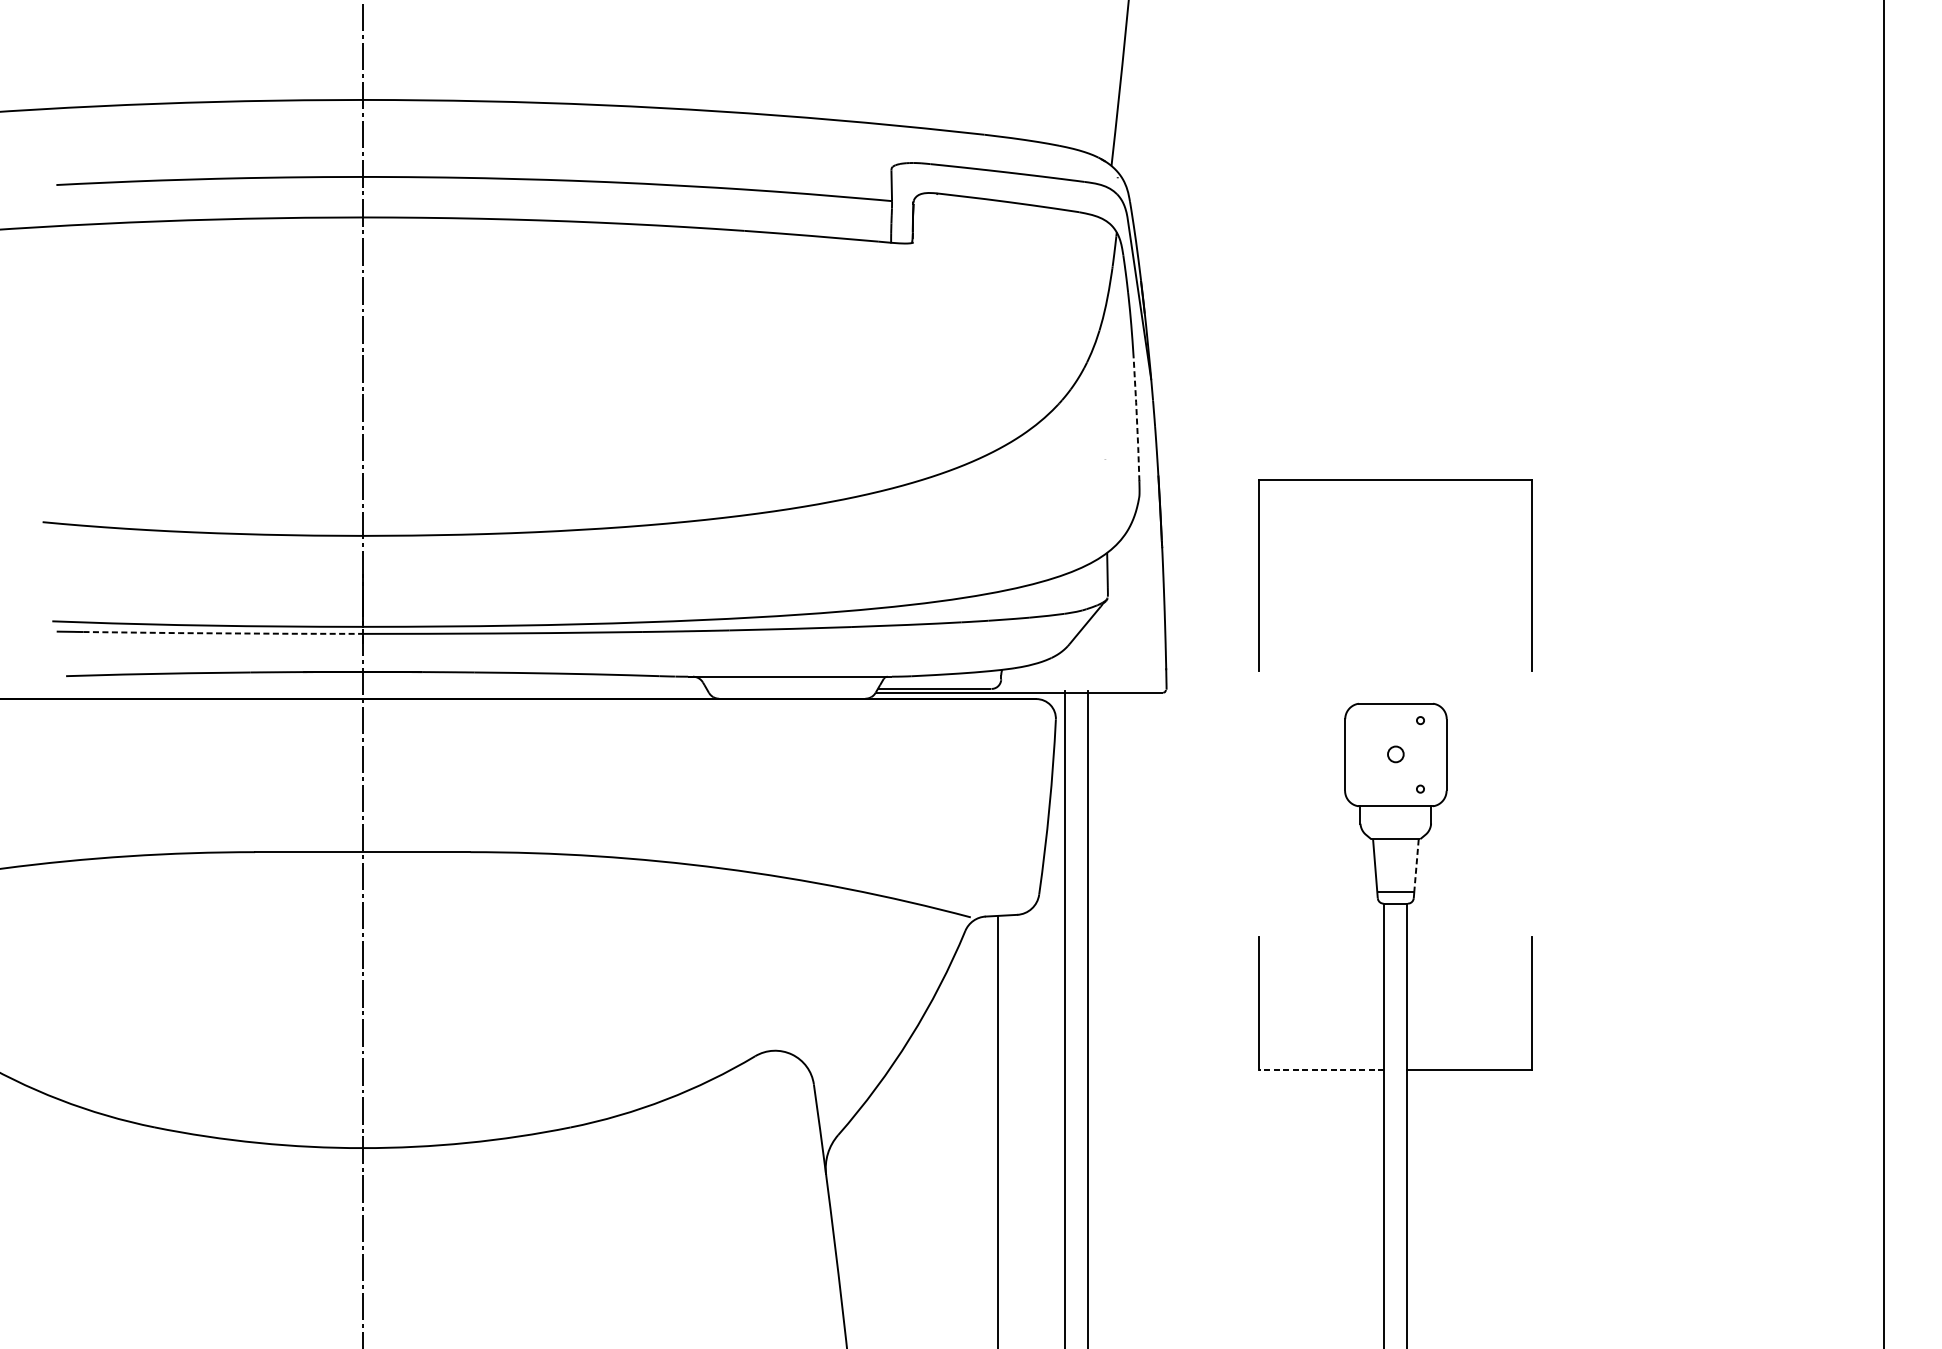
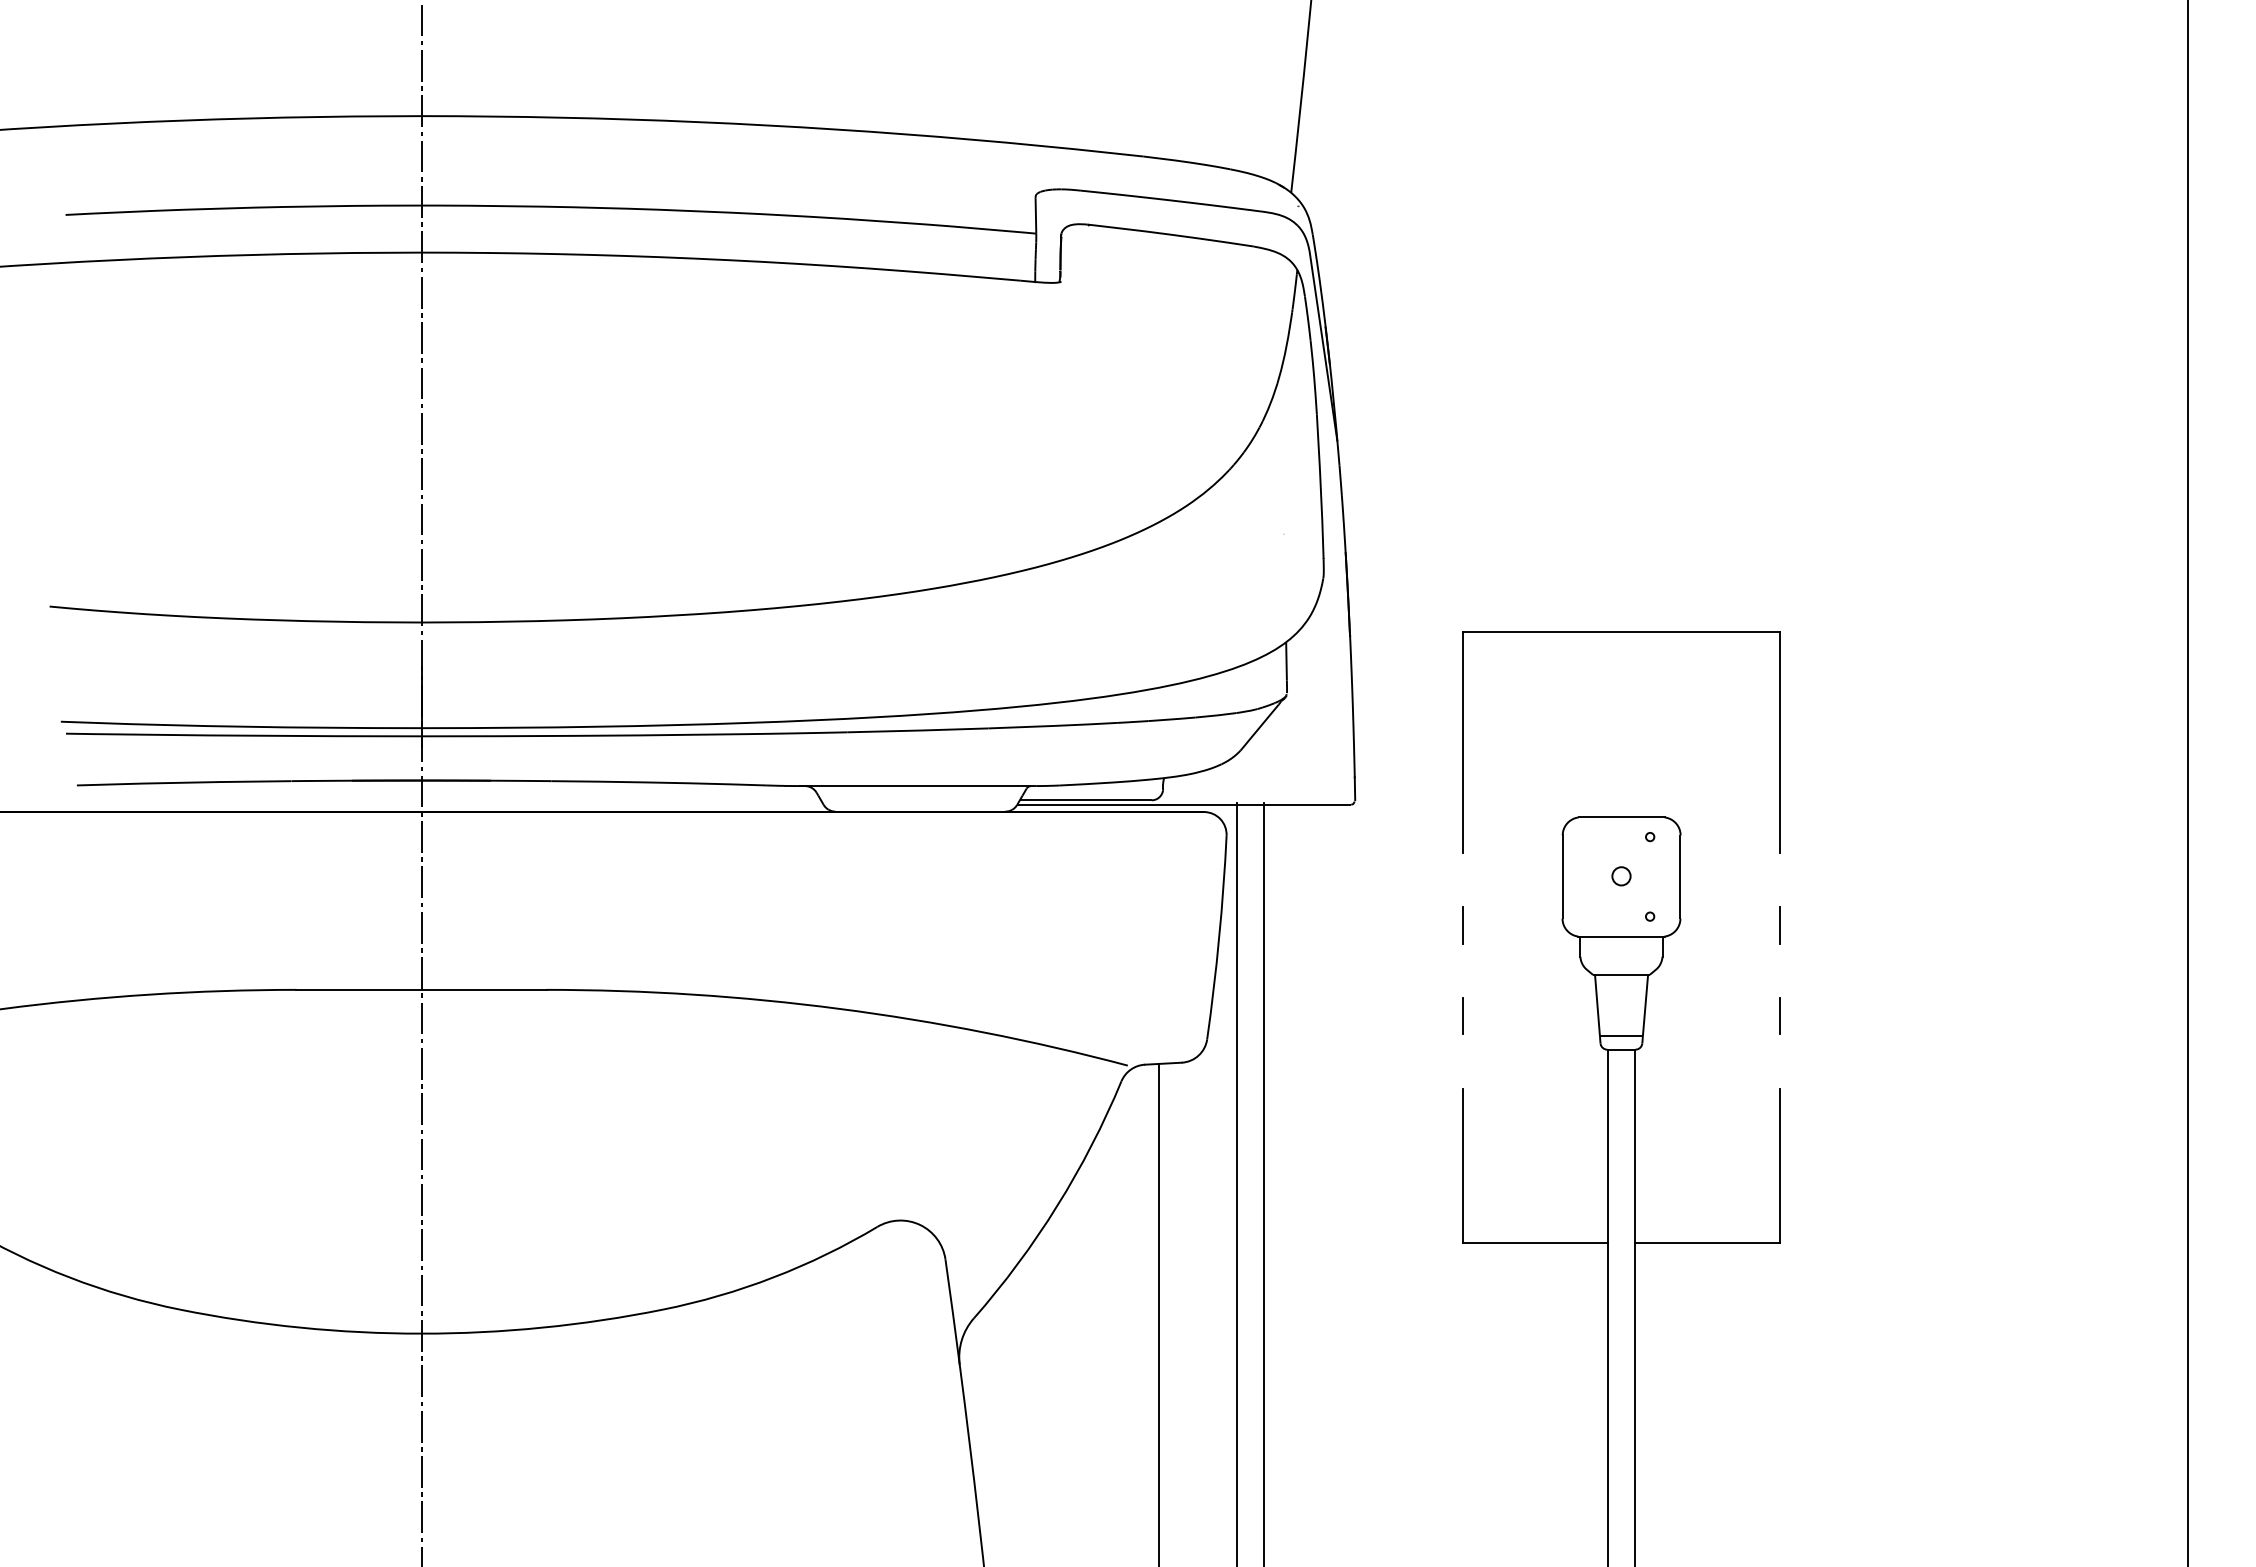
line: (1136, 418) -> (1320, 486), dashed -> solid
part: (1395, 480) -> (1621, 632), moved
line: (223, 633) -> (259, 735), dashed -> solid
line: (1258, 796) -> (1462, 925), added
line: (1532, 796) -> (1780, 925), added
line: (1416, 865) -> (1645, 1005), dashed -> solid
line: (1258, 875) -> (1462, 1016), added
line: (1532, 875) -> (1780, 1016), added
line: (1321, 1069) -> (1535, 1242), dashed -> solid

